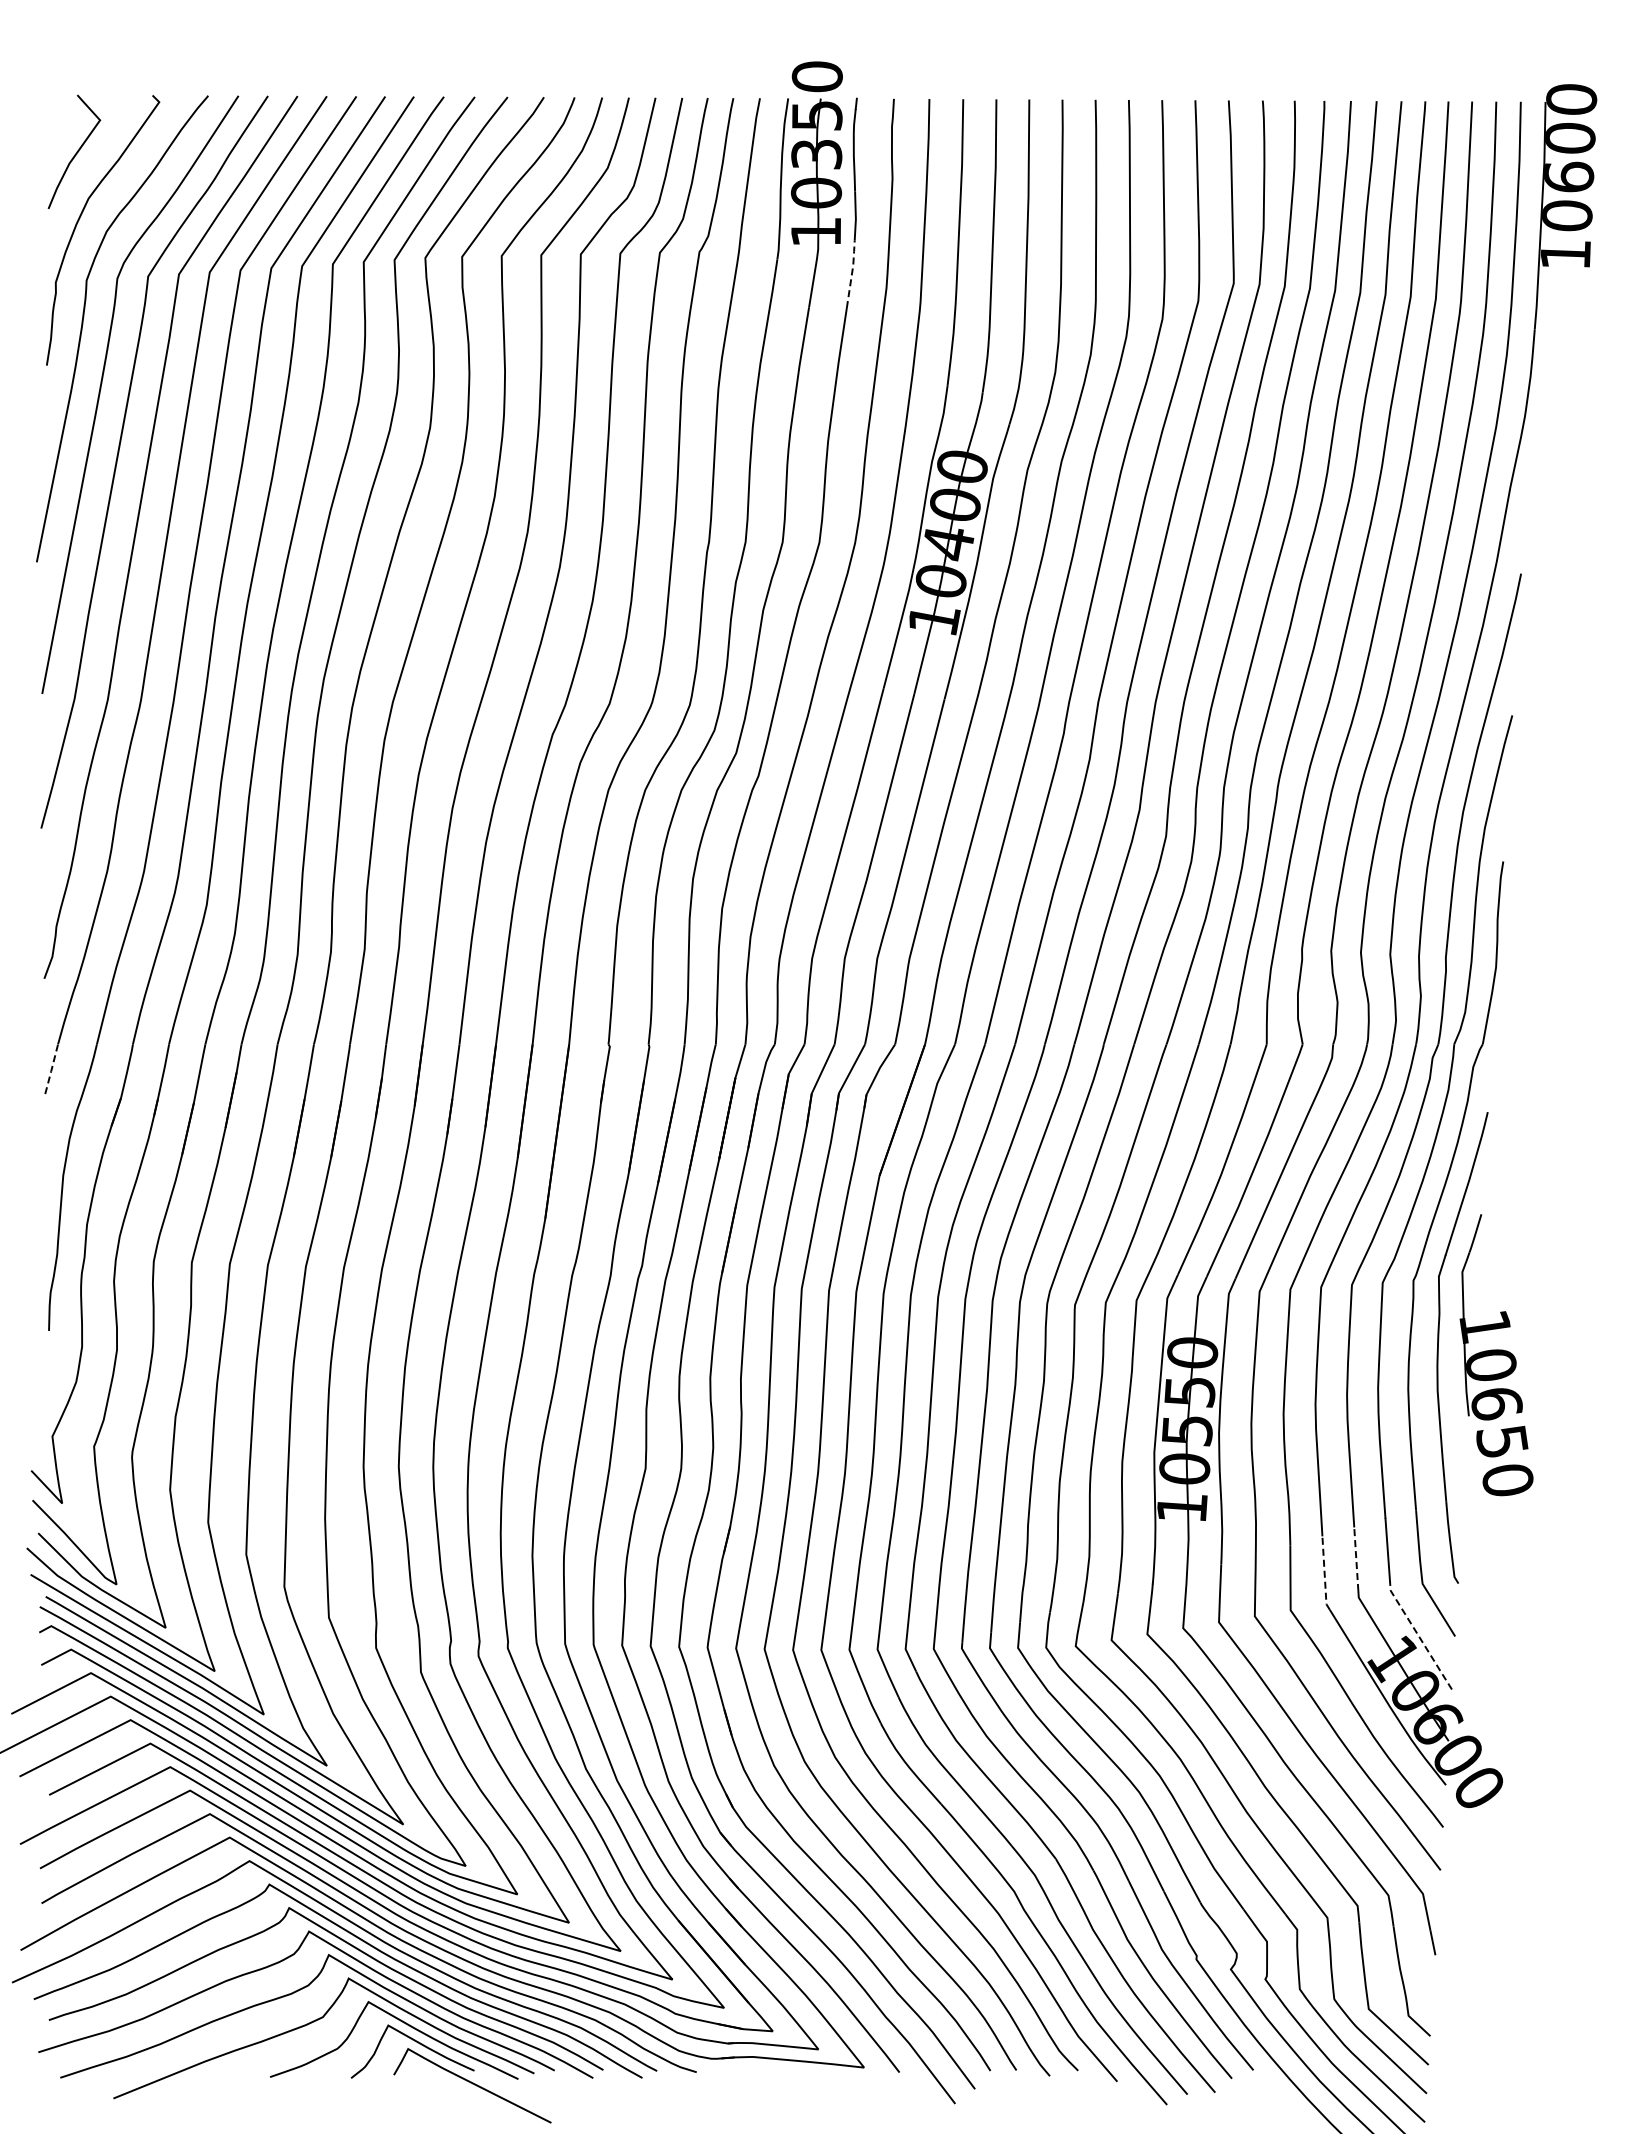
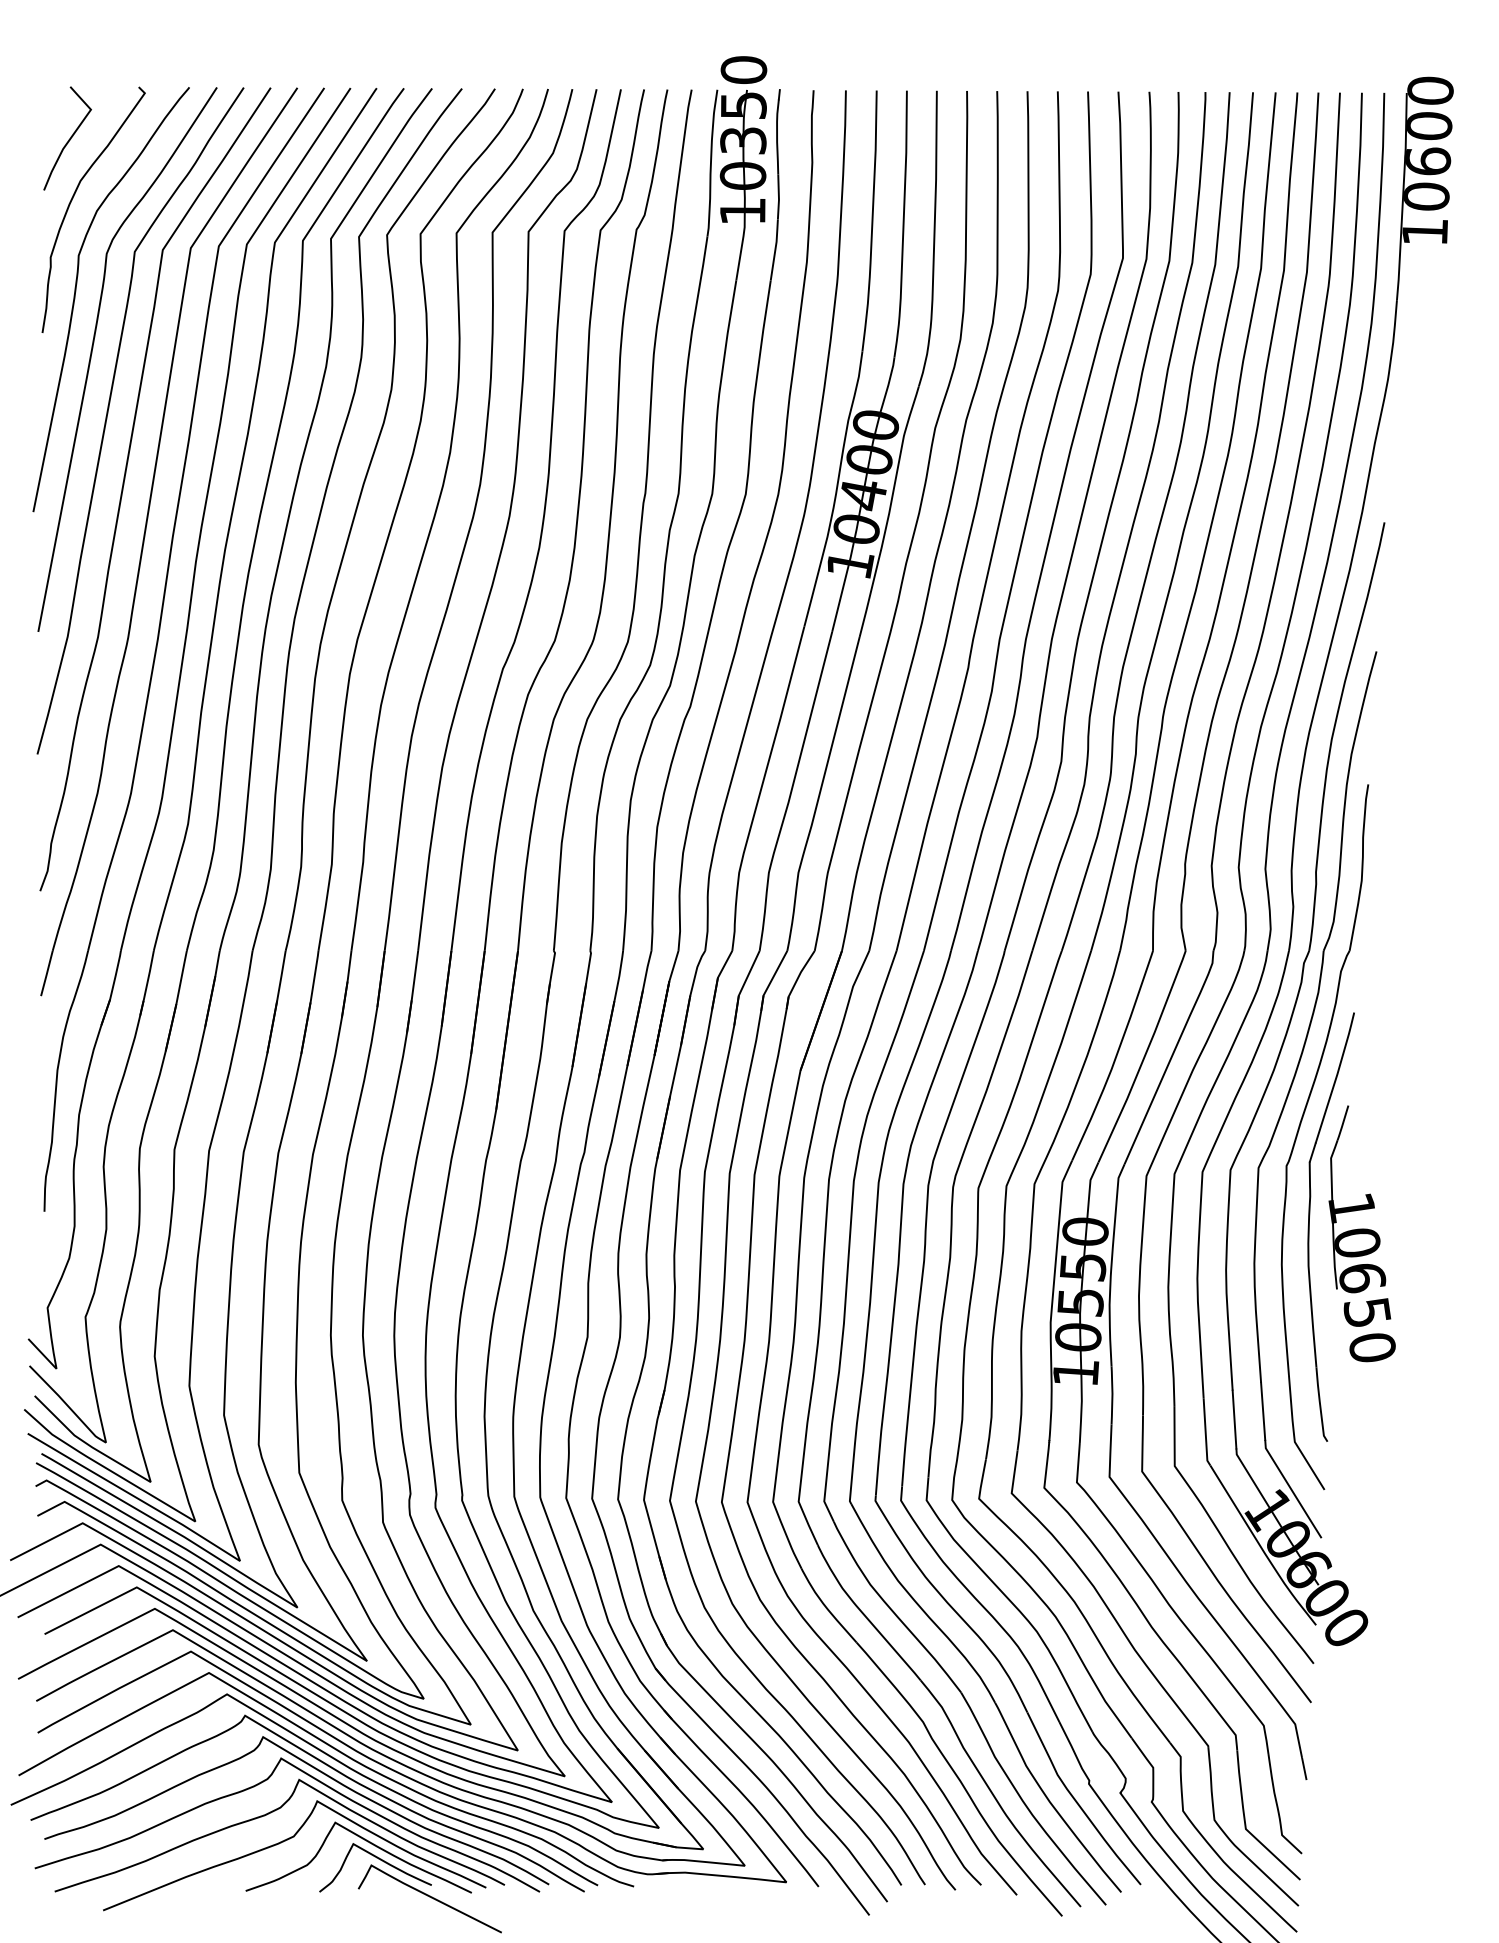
line: (852, 273) -> (775, 249), dashed -> solid
line: (51, 1069) -> (46, 973), dashed -> solid
line: (1356, 1559) -> (1234, 1419), dashed -> solid
line: (1324, 1573) -> (1205, 1432), dashed -> solid
line: (1418, 1636) -> (1291, 1489), dashed -> solid

